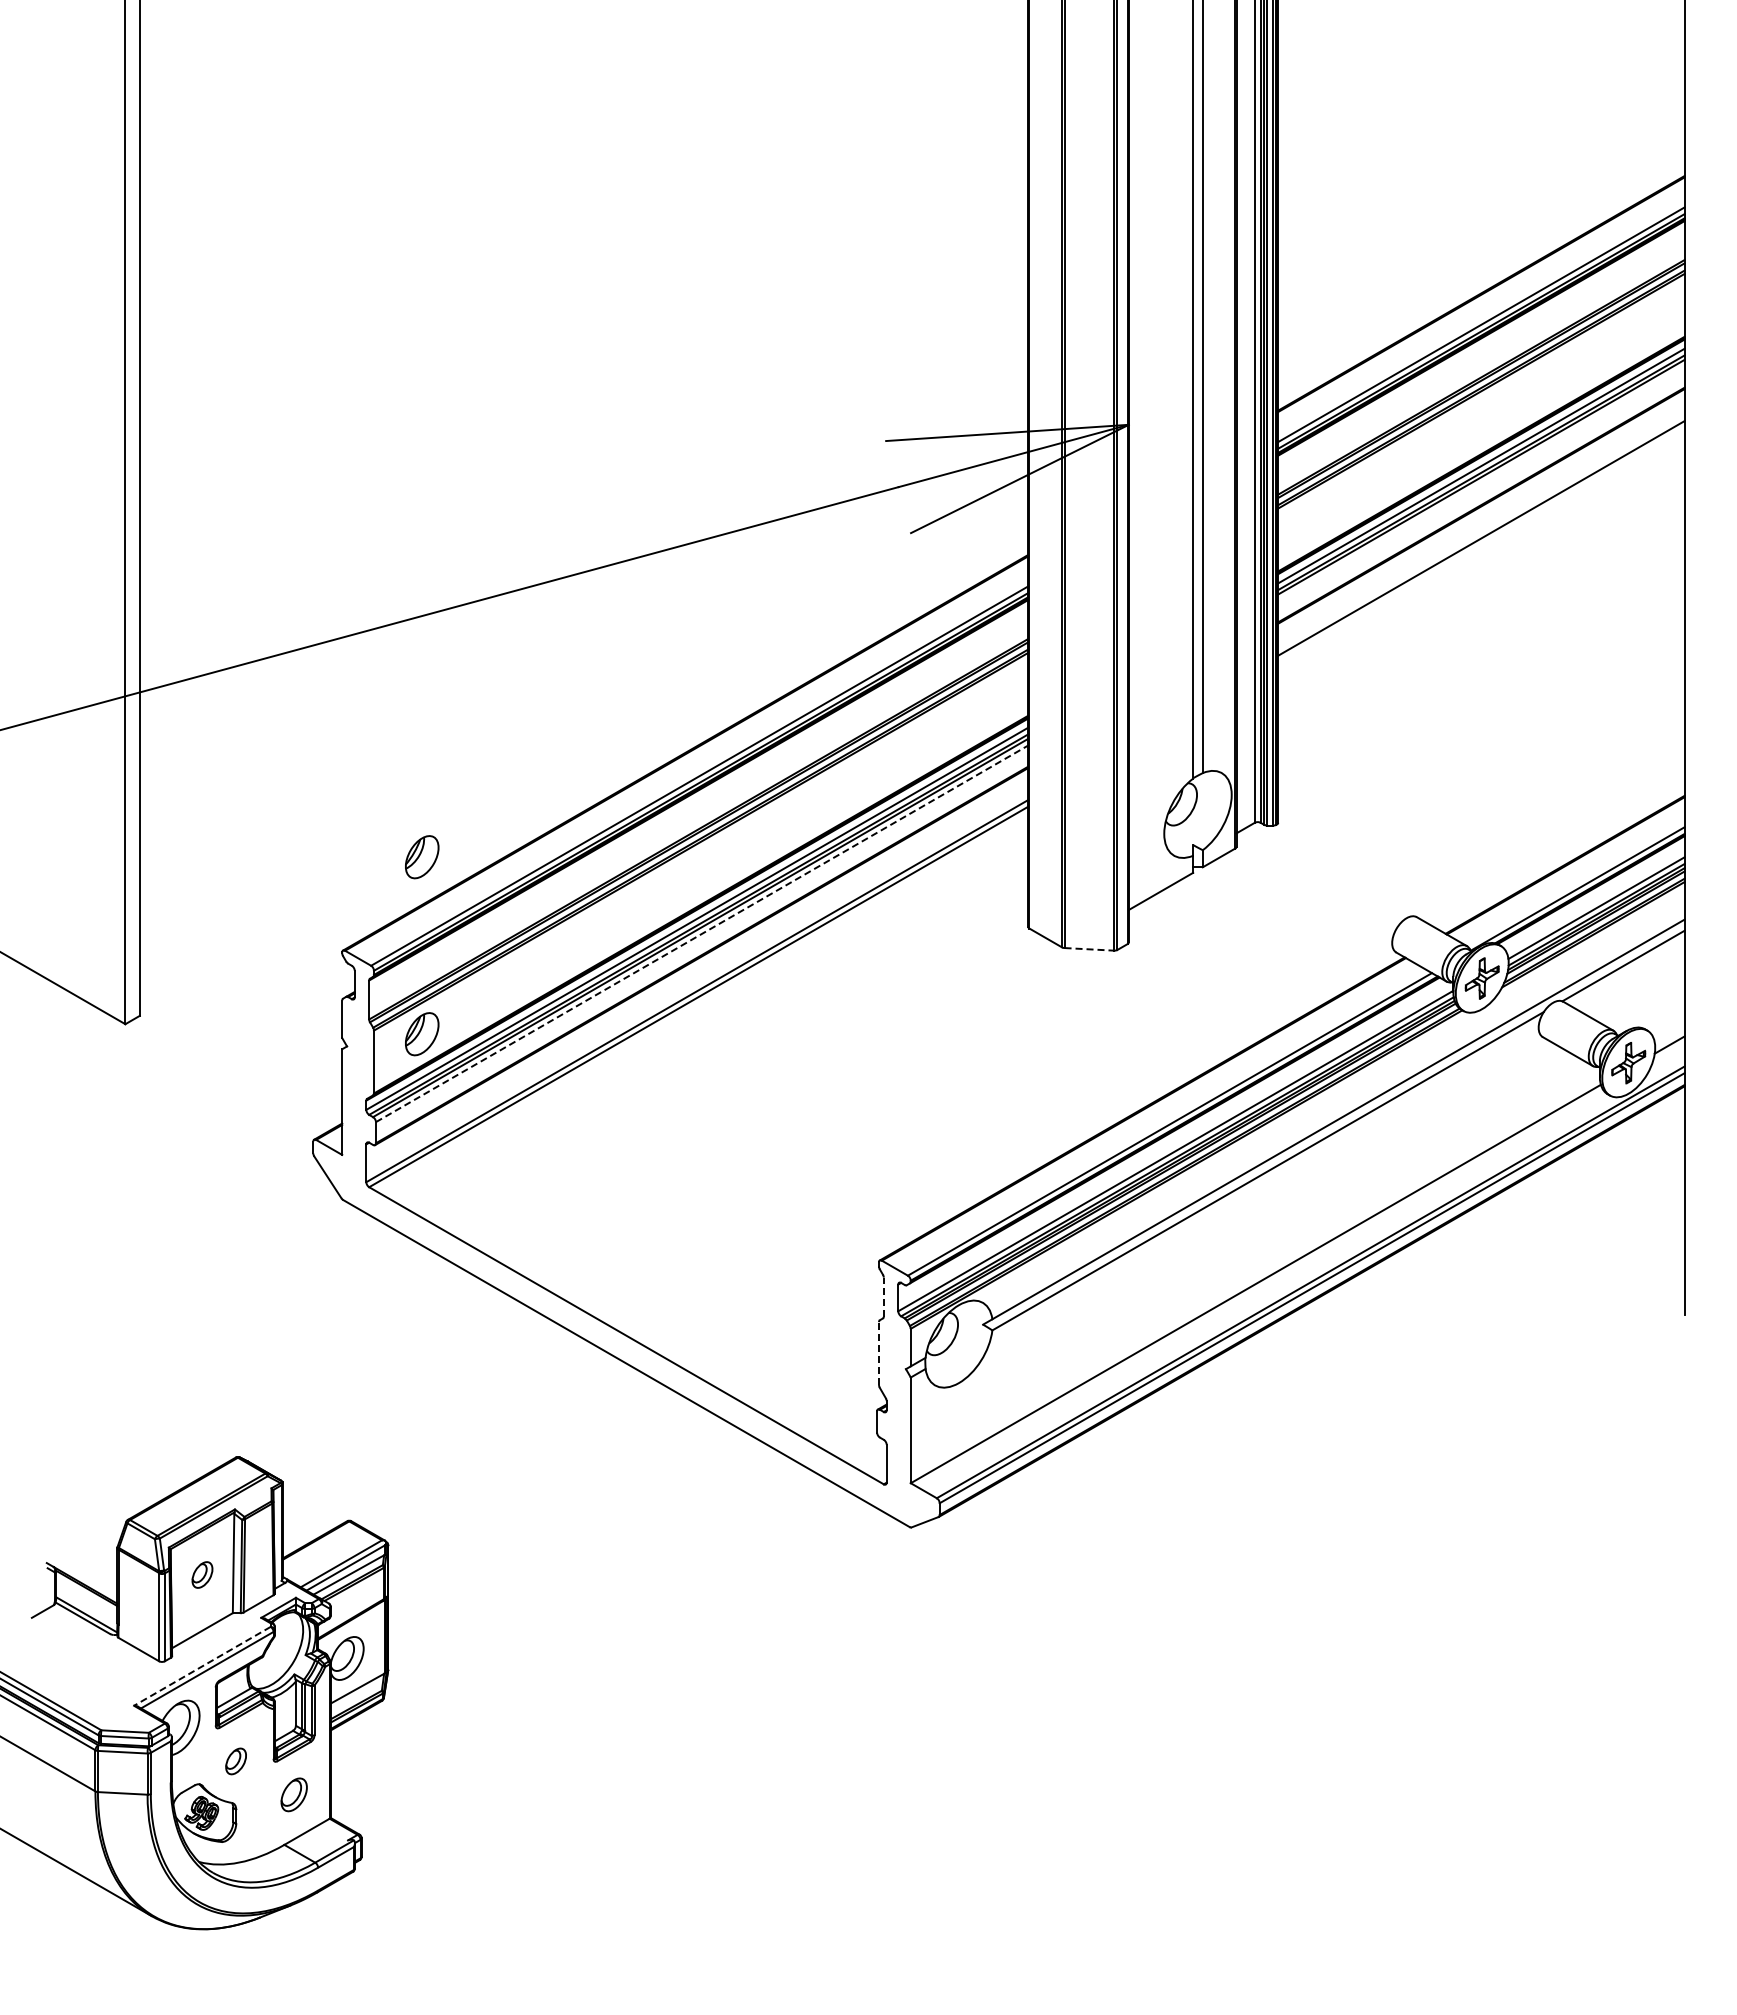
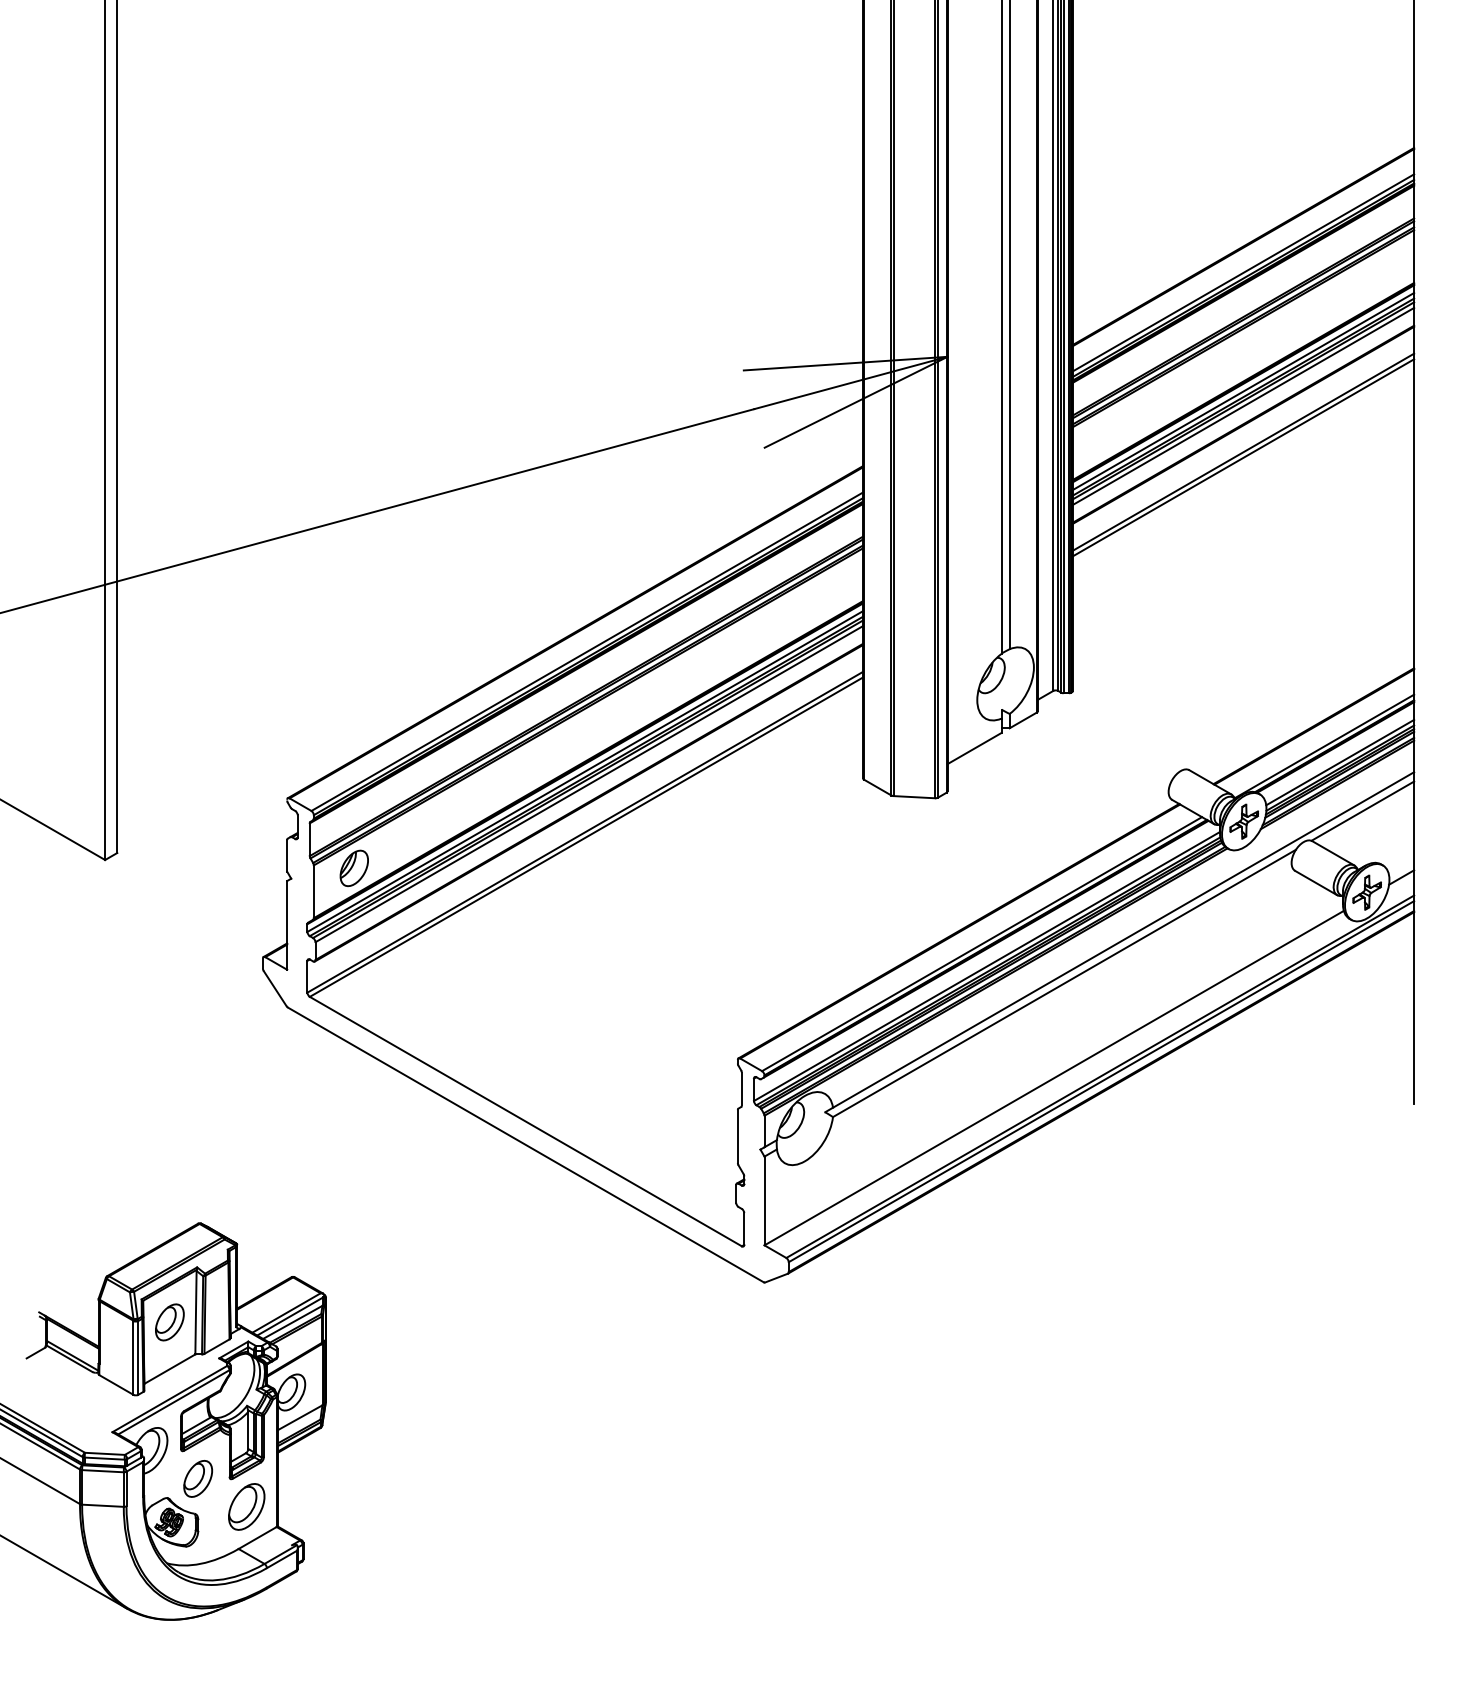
line: (1481, 483) -> (1243, 406), added
line: (1481, 544) -> (1243, 457), added
part: (422, 857) -> (354, 720), removed
line: (702, 933) -> (589, 783), dashed -> solid
line: (1089, 949) -> (914, 797), dashed -> solid
line: (883, 1296) -> (741, 1088), dashed -> solid
line: (879, 1353) -> (738, 1136), dashed -> solid
part: (202, 1574) -> (169, 1321), size x1.67
line: (202, 1666) -> (169, 1399), dashed -> solid
part: (235, 1761) -> (197, 1478), size x1.67
part: (294, 1794) -> (247, 1506), size x1.67

